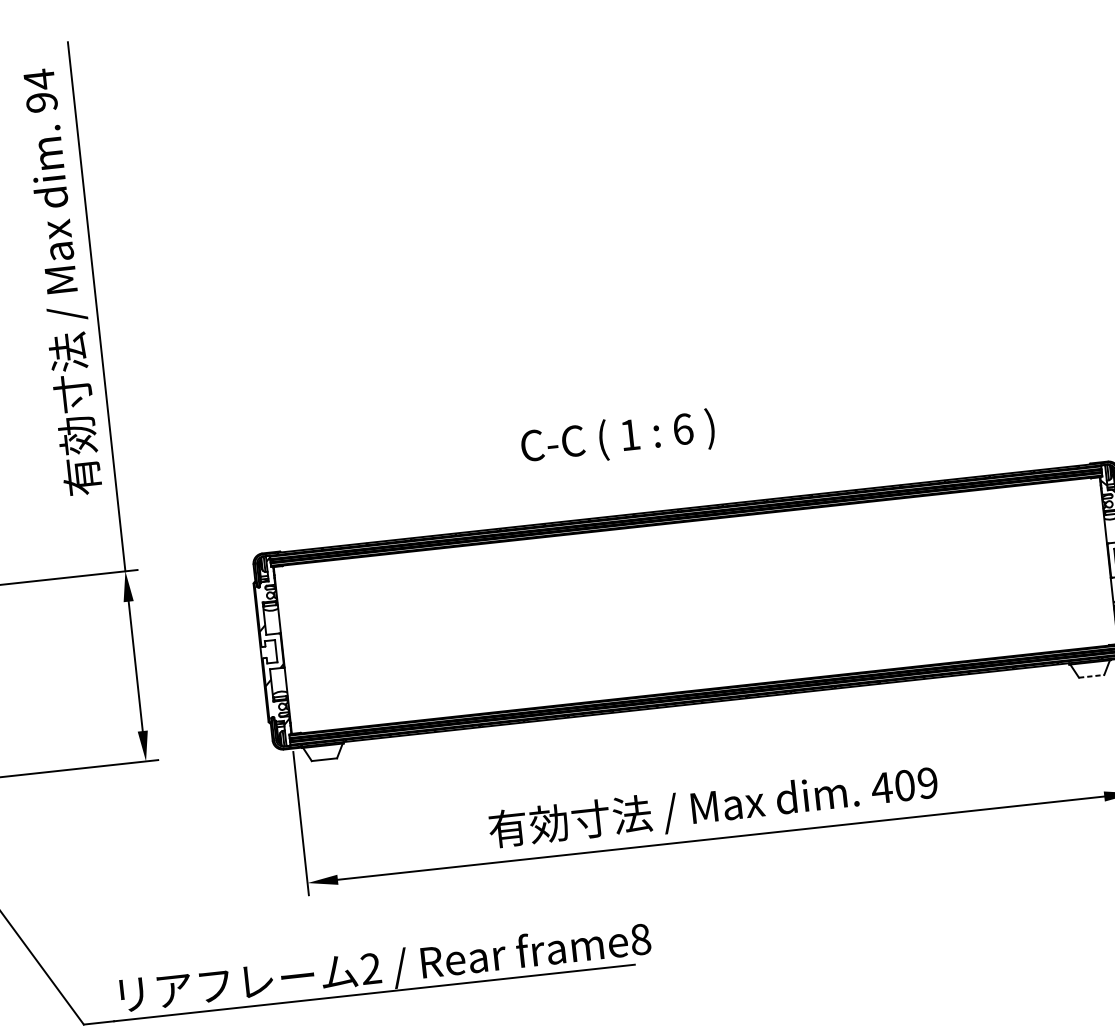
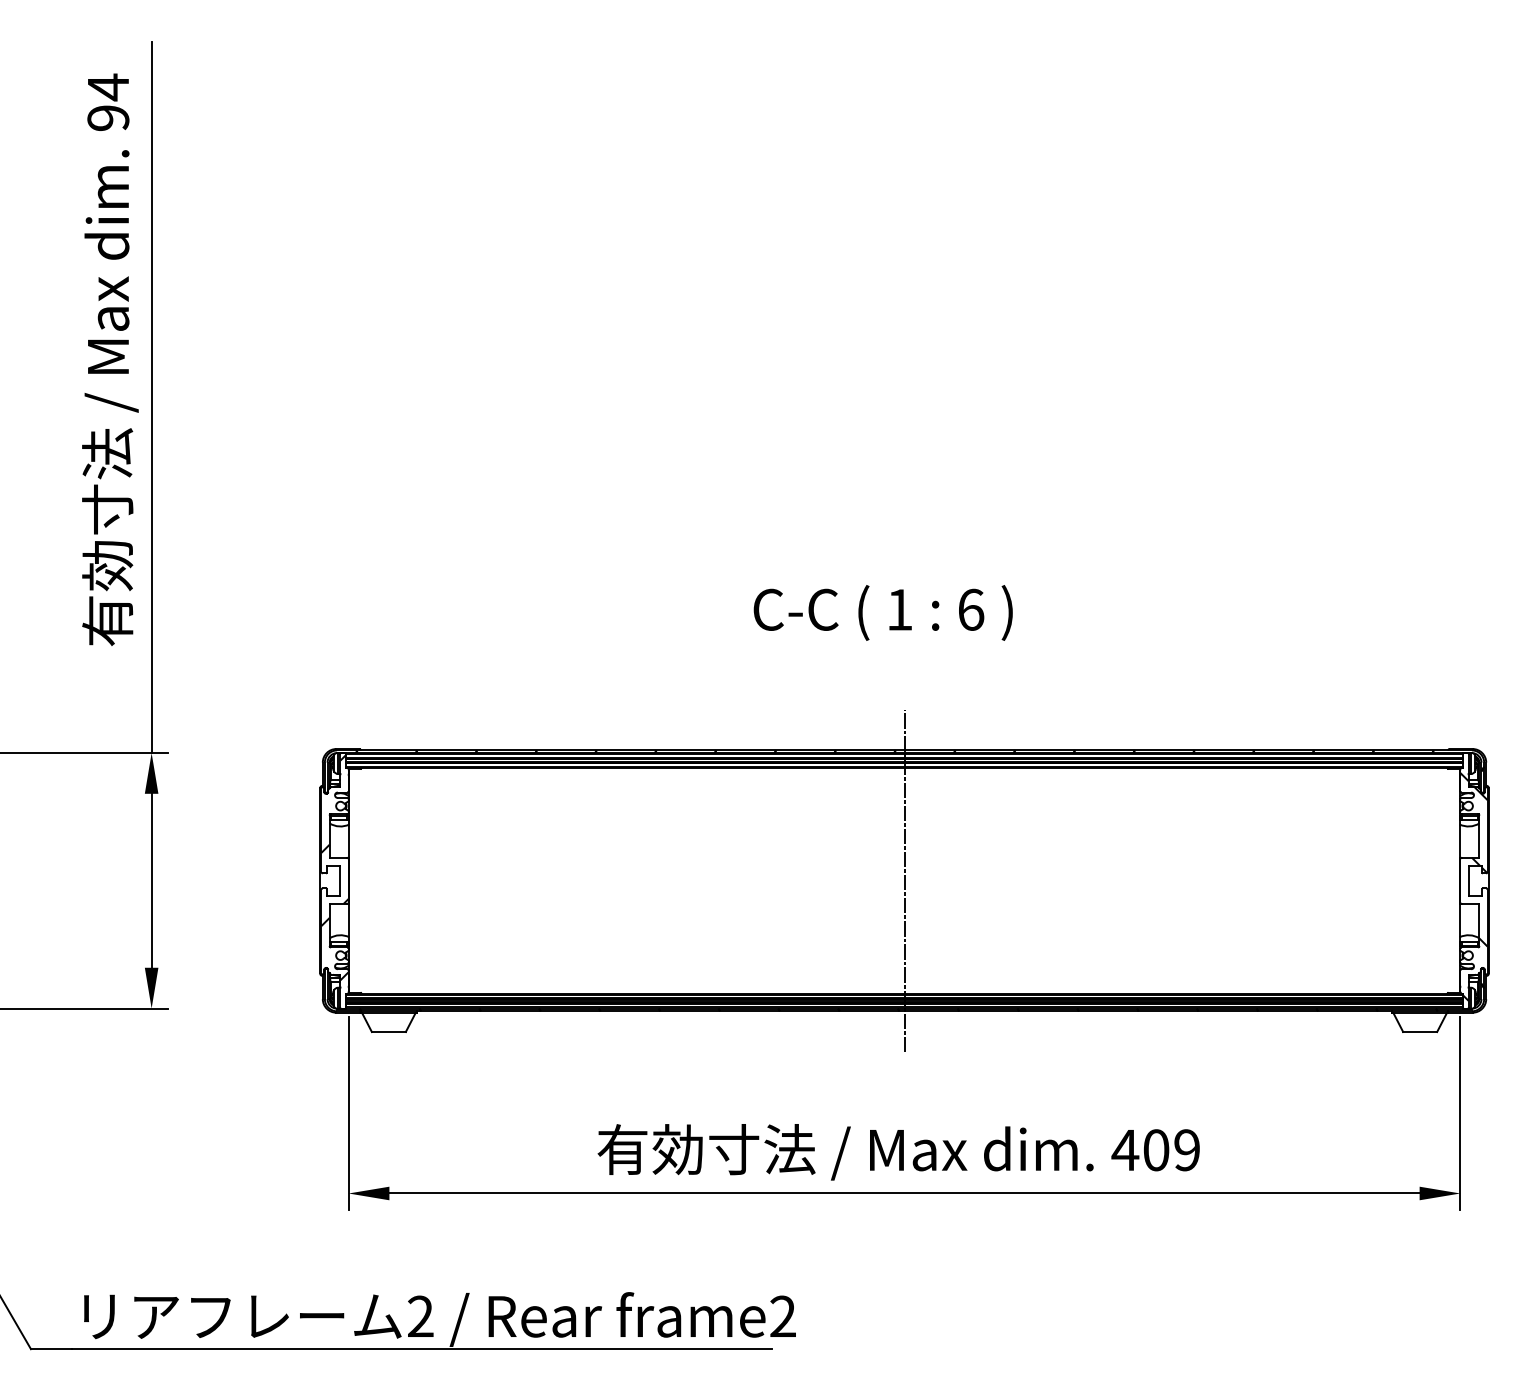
text: (617, 438) -> (882, 612), moved
line: (695, 605) -> (904, 880), added
line: (1091, 676) -> (1420, 1032), dashed -> solid
text: (641, 939) -> (783, 1316), frame8 -> frame2

